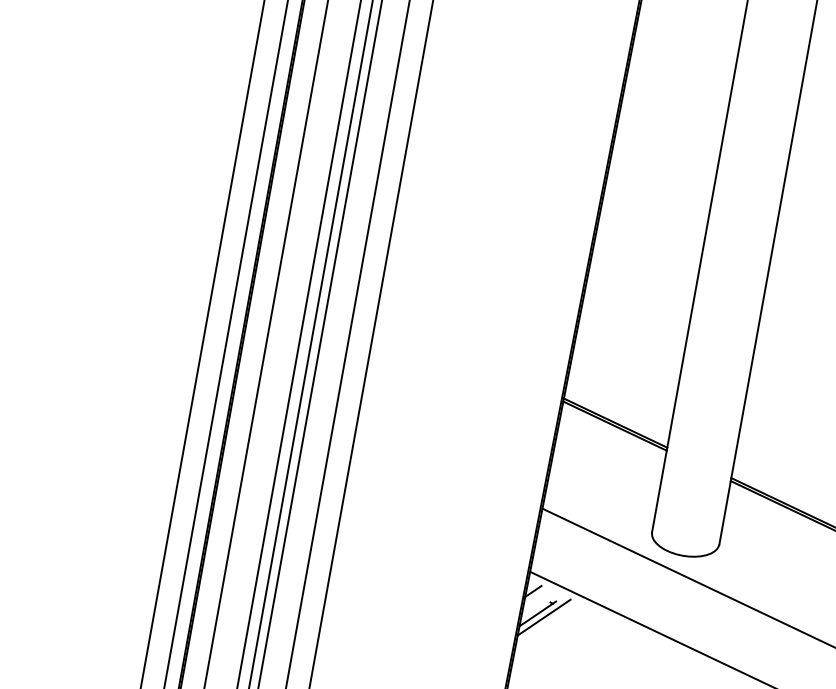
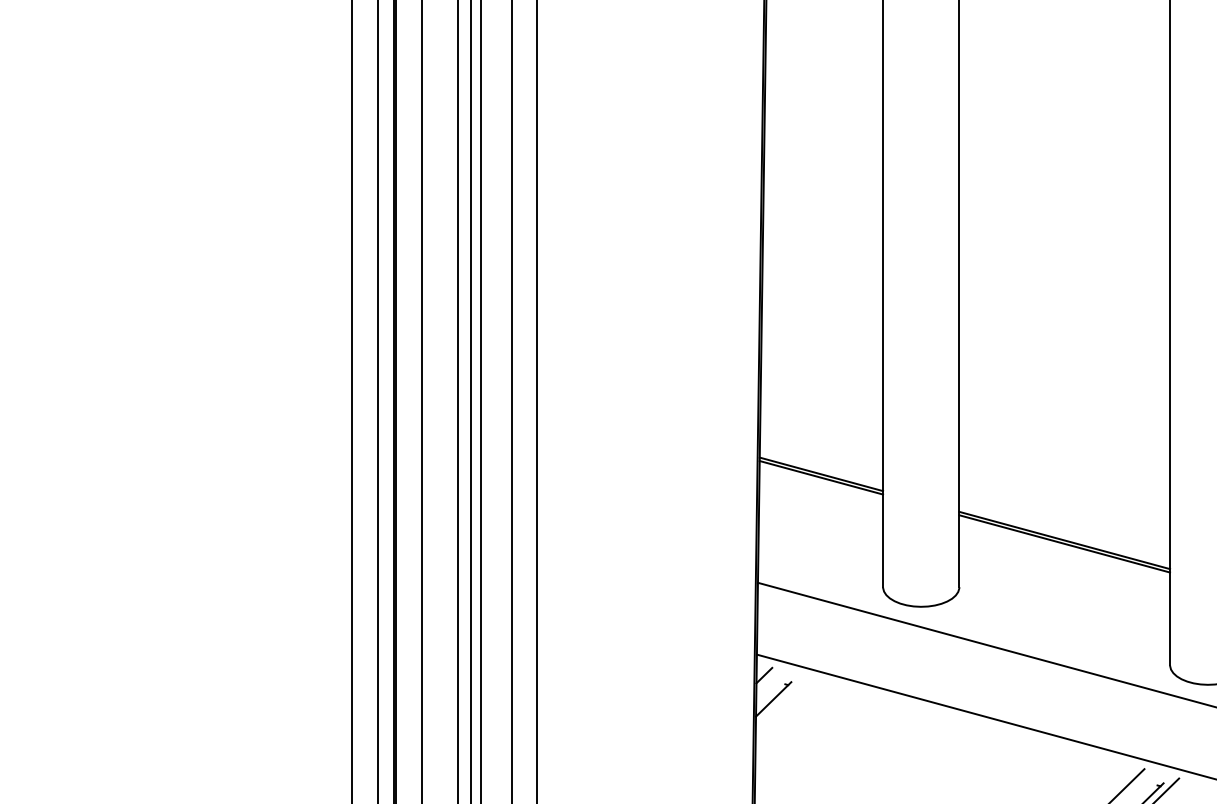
line: (543, 617) -> (780, 702), removed

